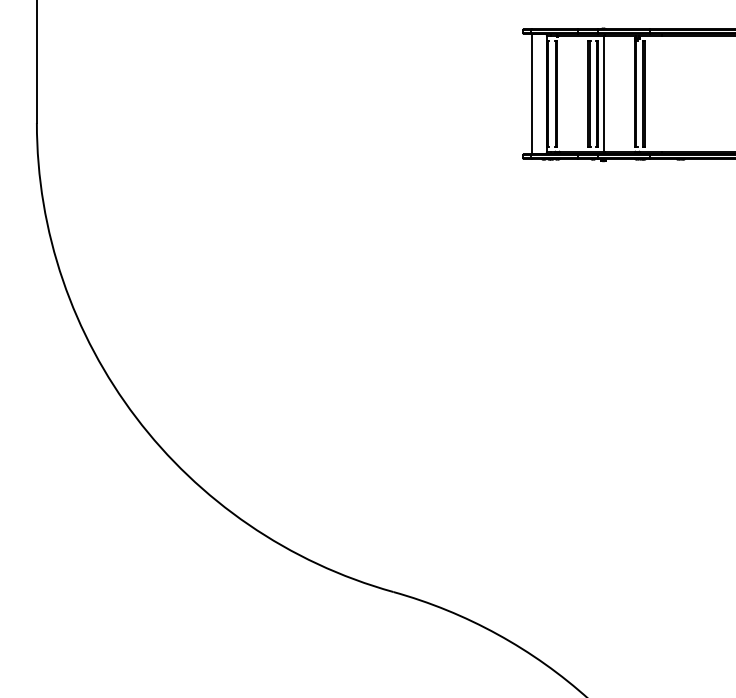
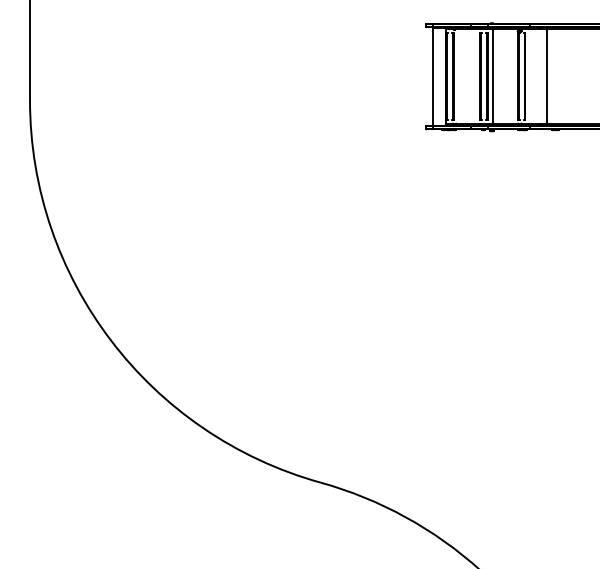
line: (670, 93) -> (546, 76), added

